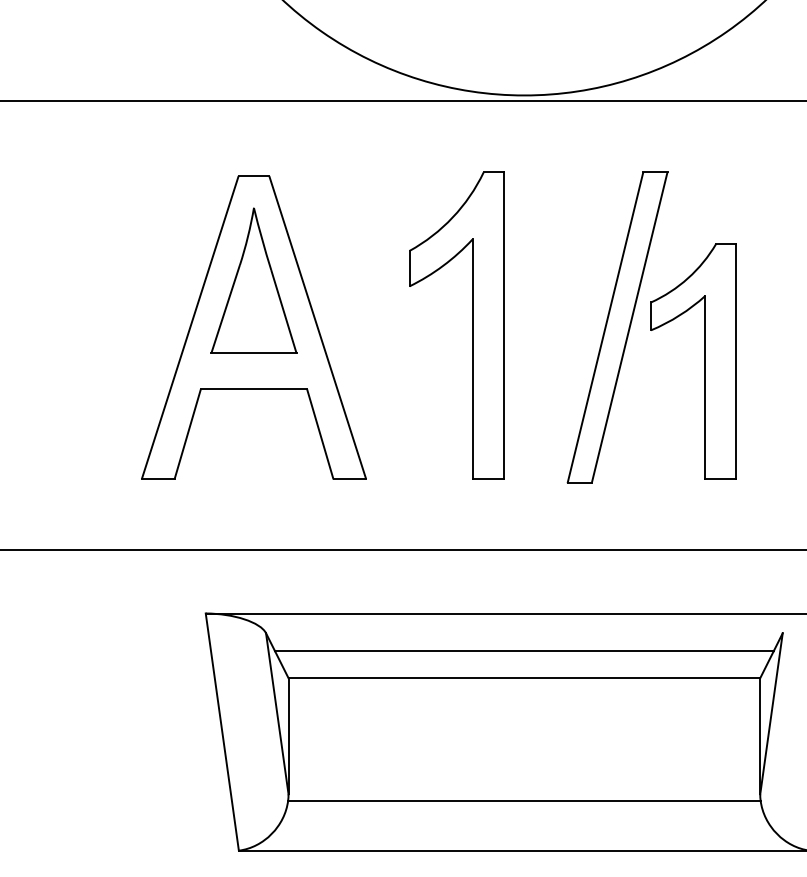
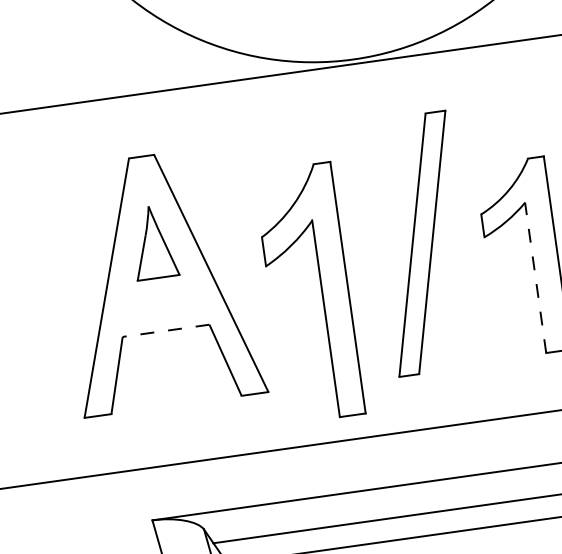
part: (253, 280) -> (153, 242), size x0.6
part: (472, 325) -> (322, 291), moved
part: (617, 327) -> (422, 243), moved
line: (705, 387) -> (535, 277), solid -> dashed
line: (254, 388) -> (166, 330), solid -> dashed

